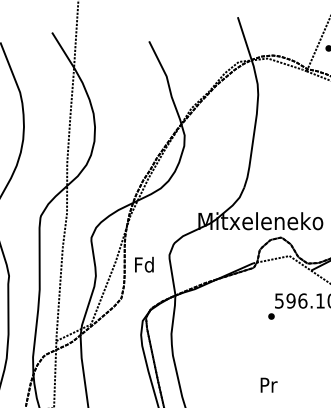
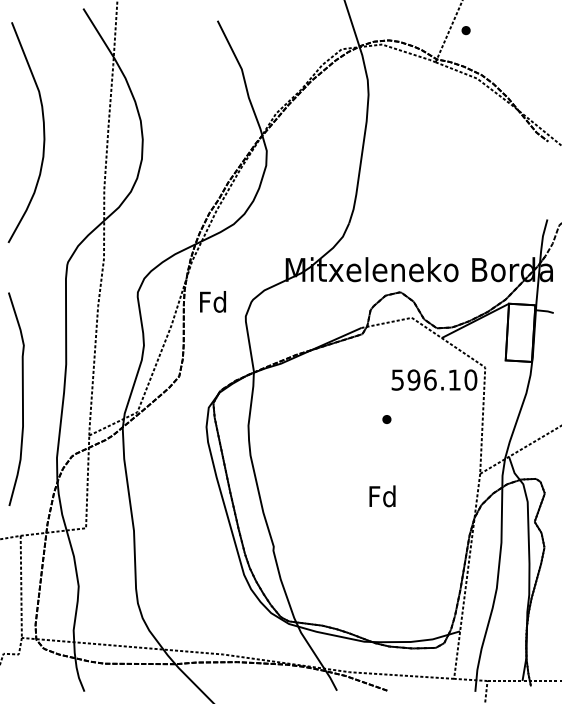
text: (143, 264) -> (212, 301), moved
part: (271, 316) -> (386, 419), moved
text: (268, 385) -> (382, 496), Pr -> Fd

